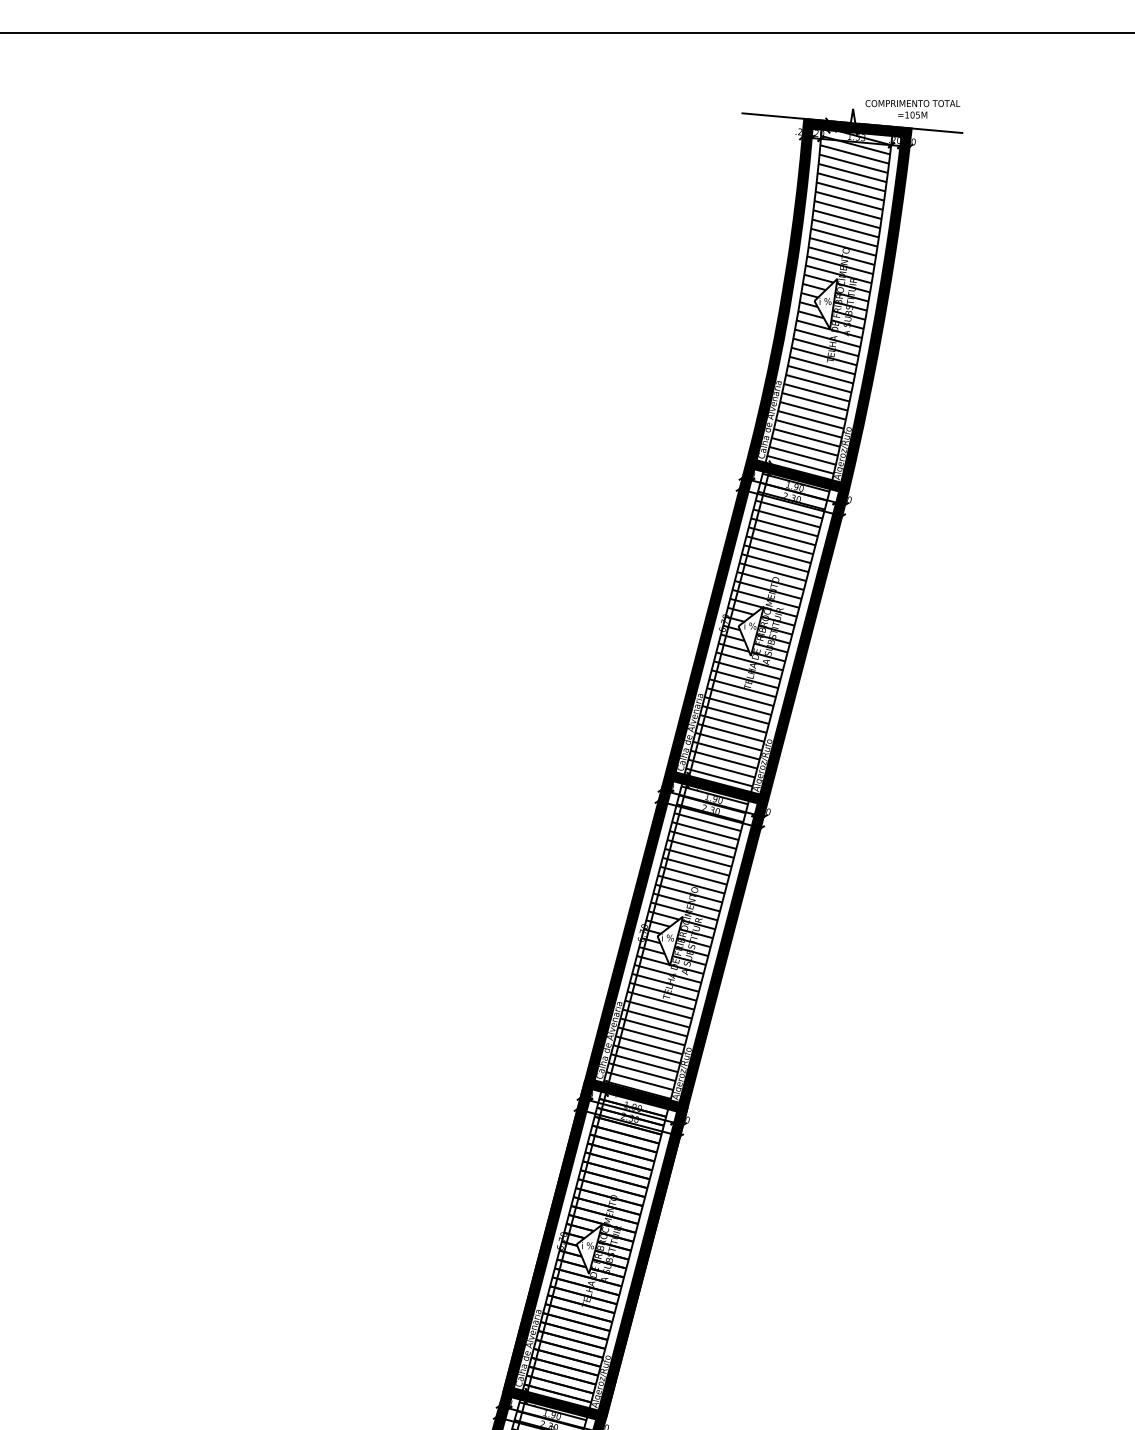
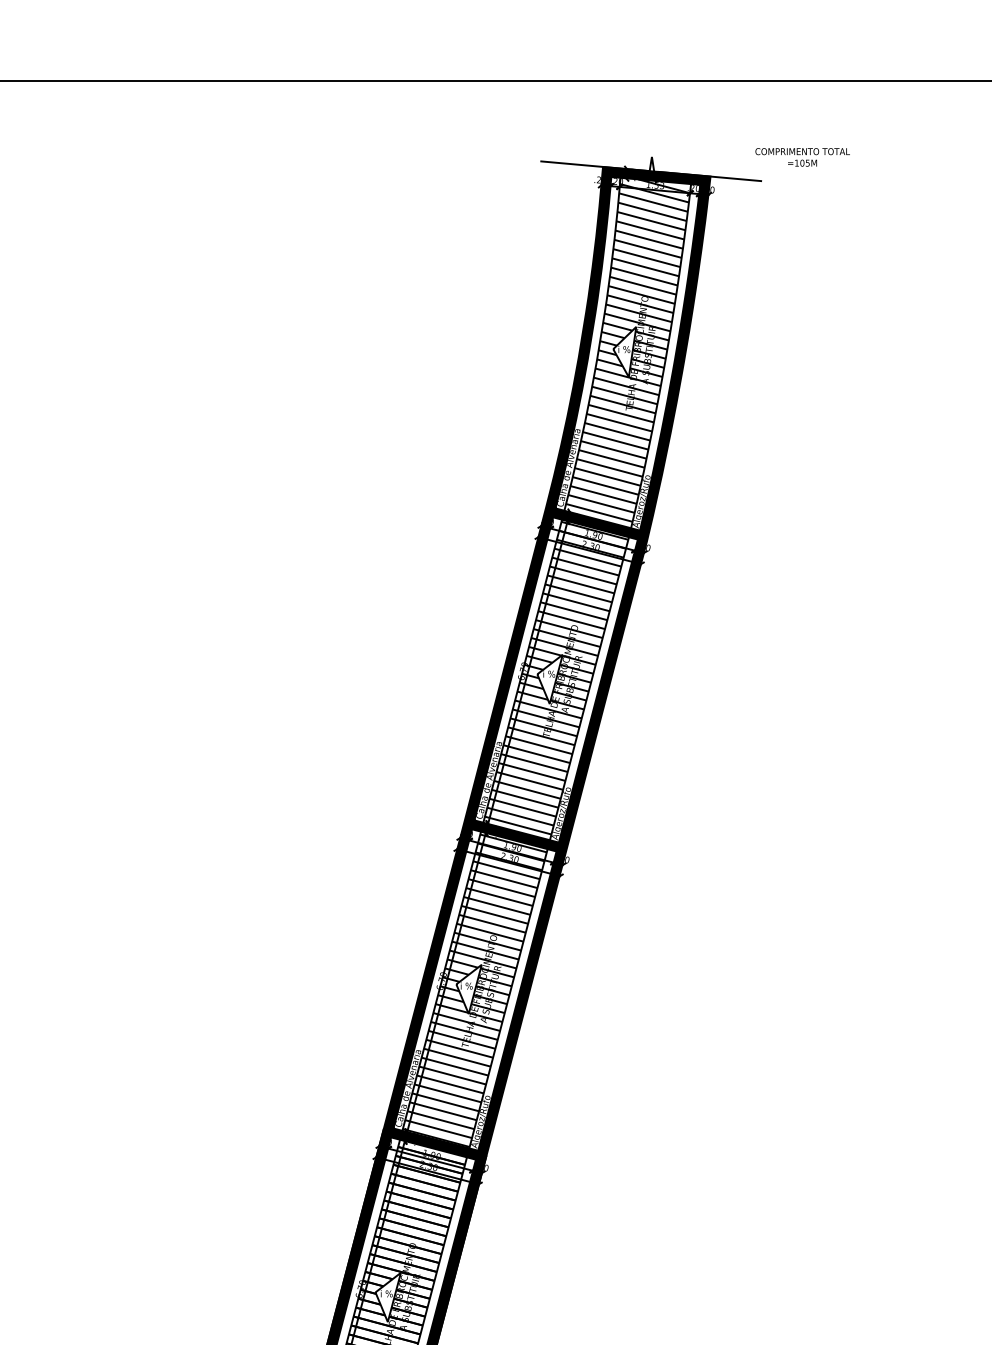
text: (912, 109) -> (802, 157), moved

